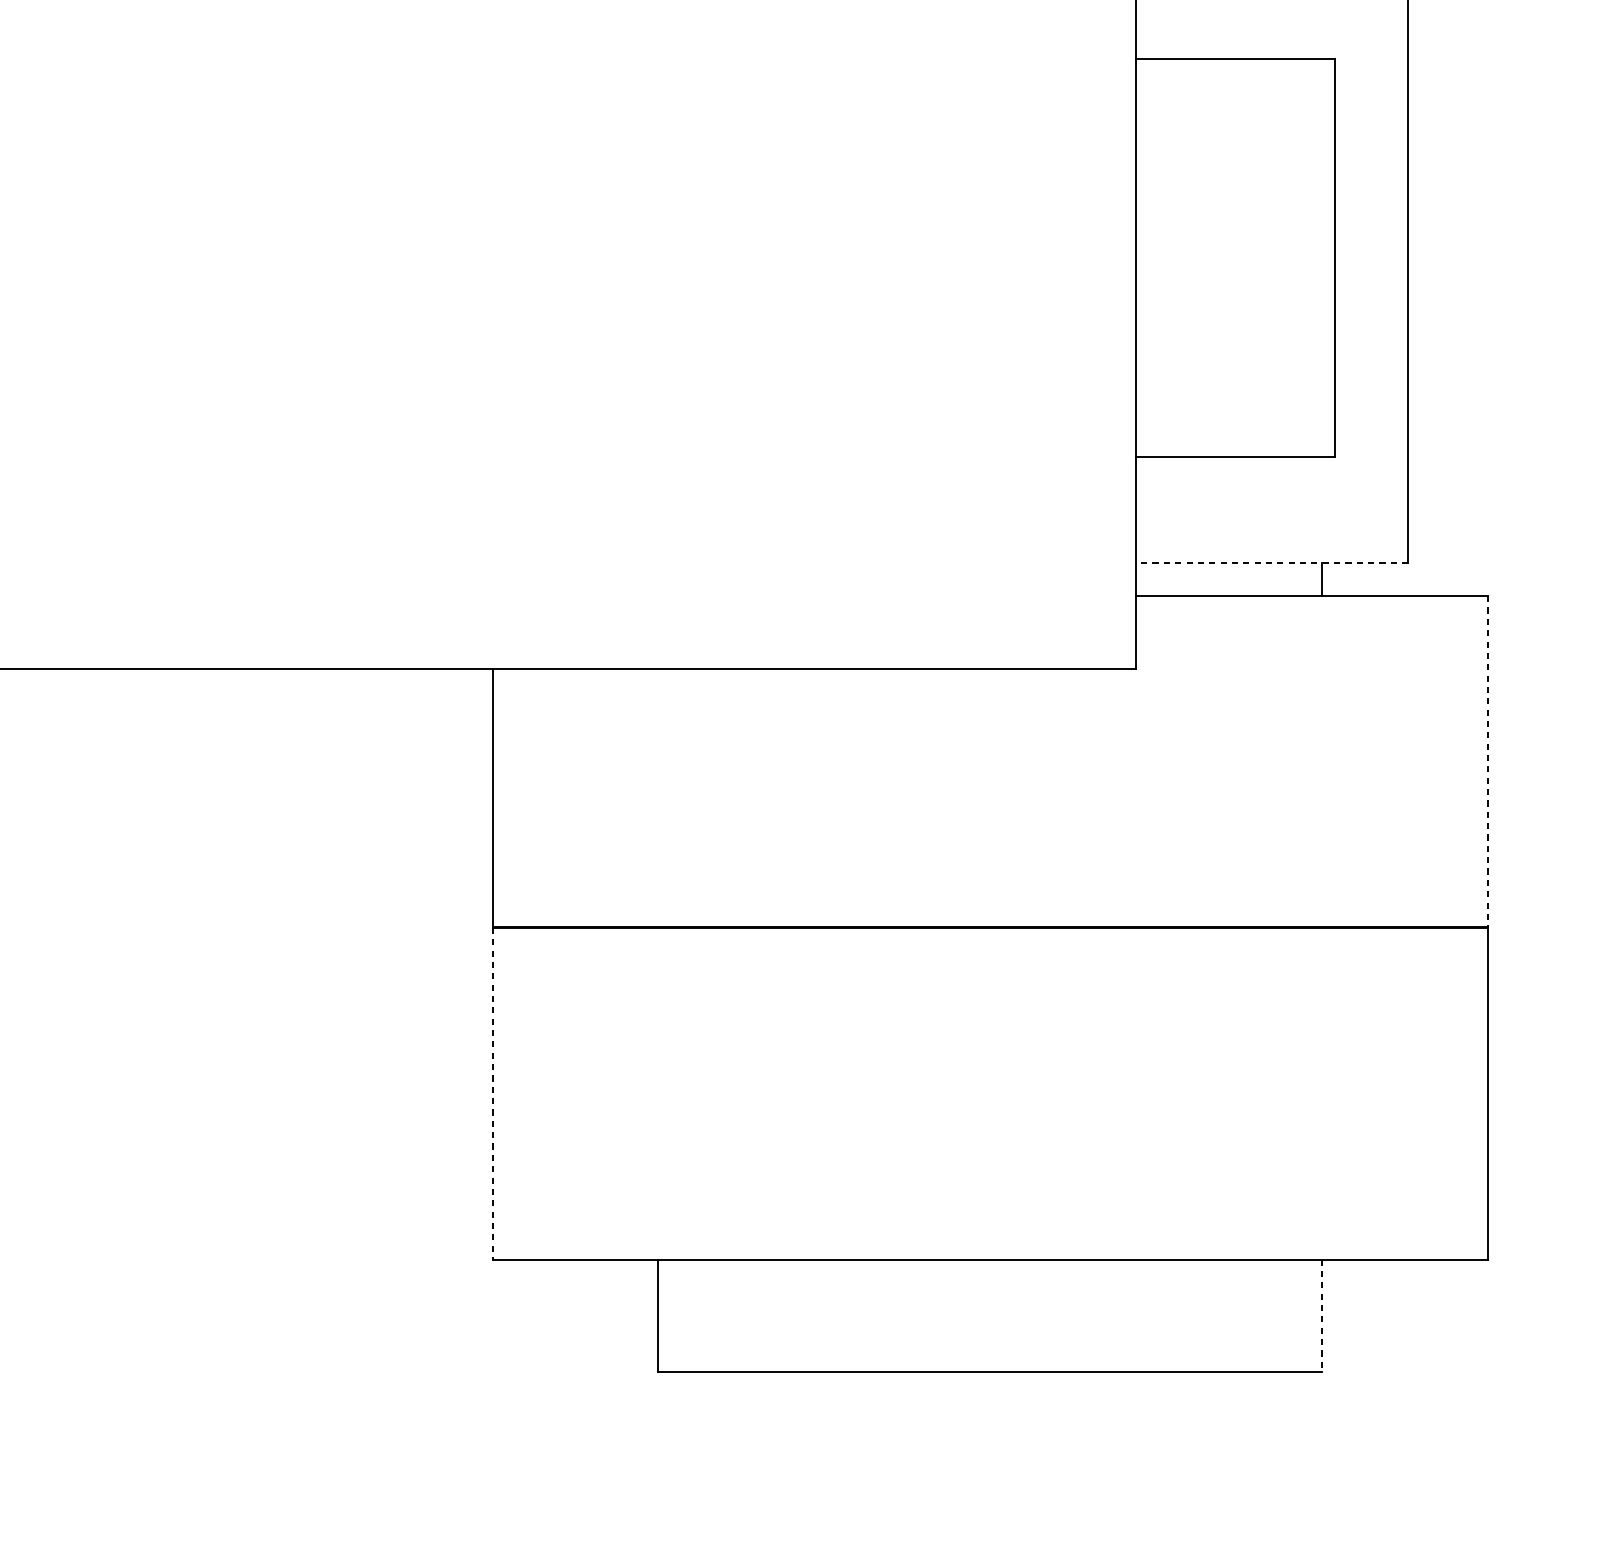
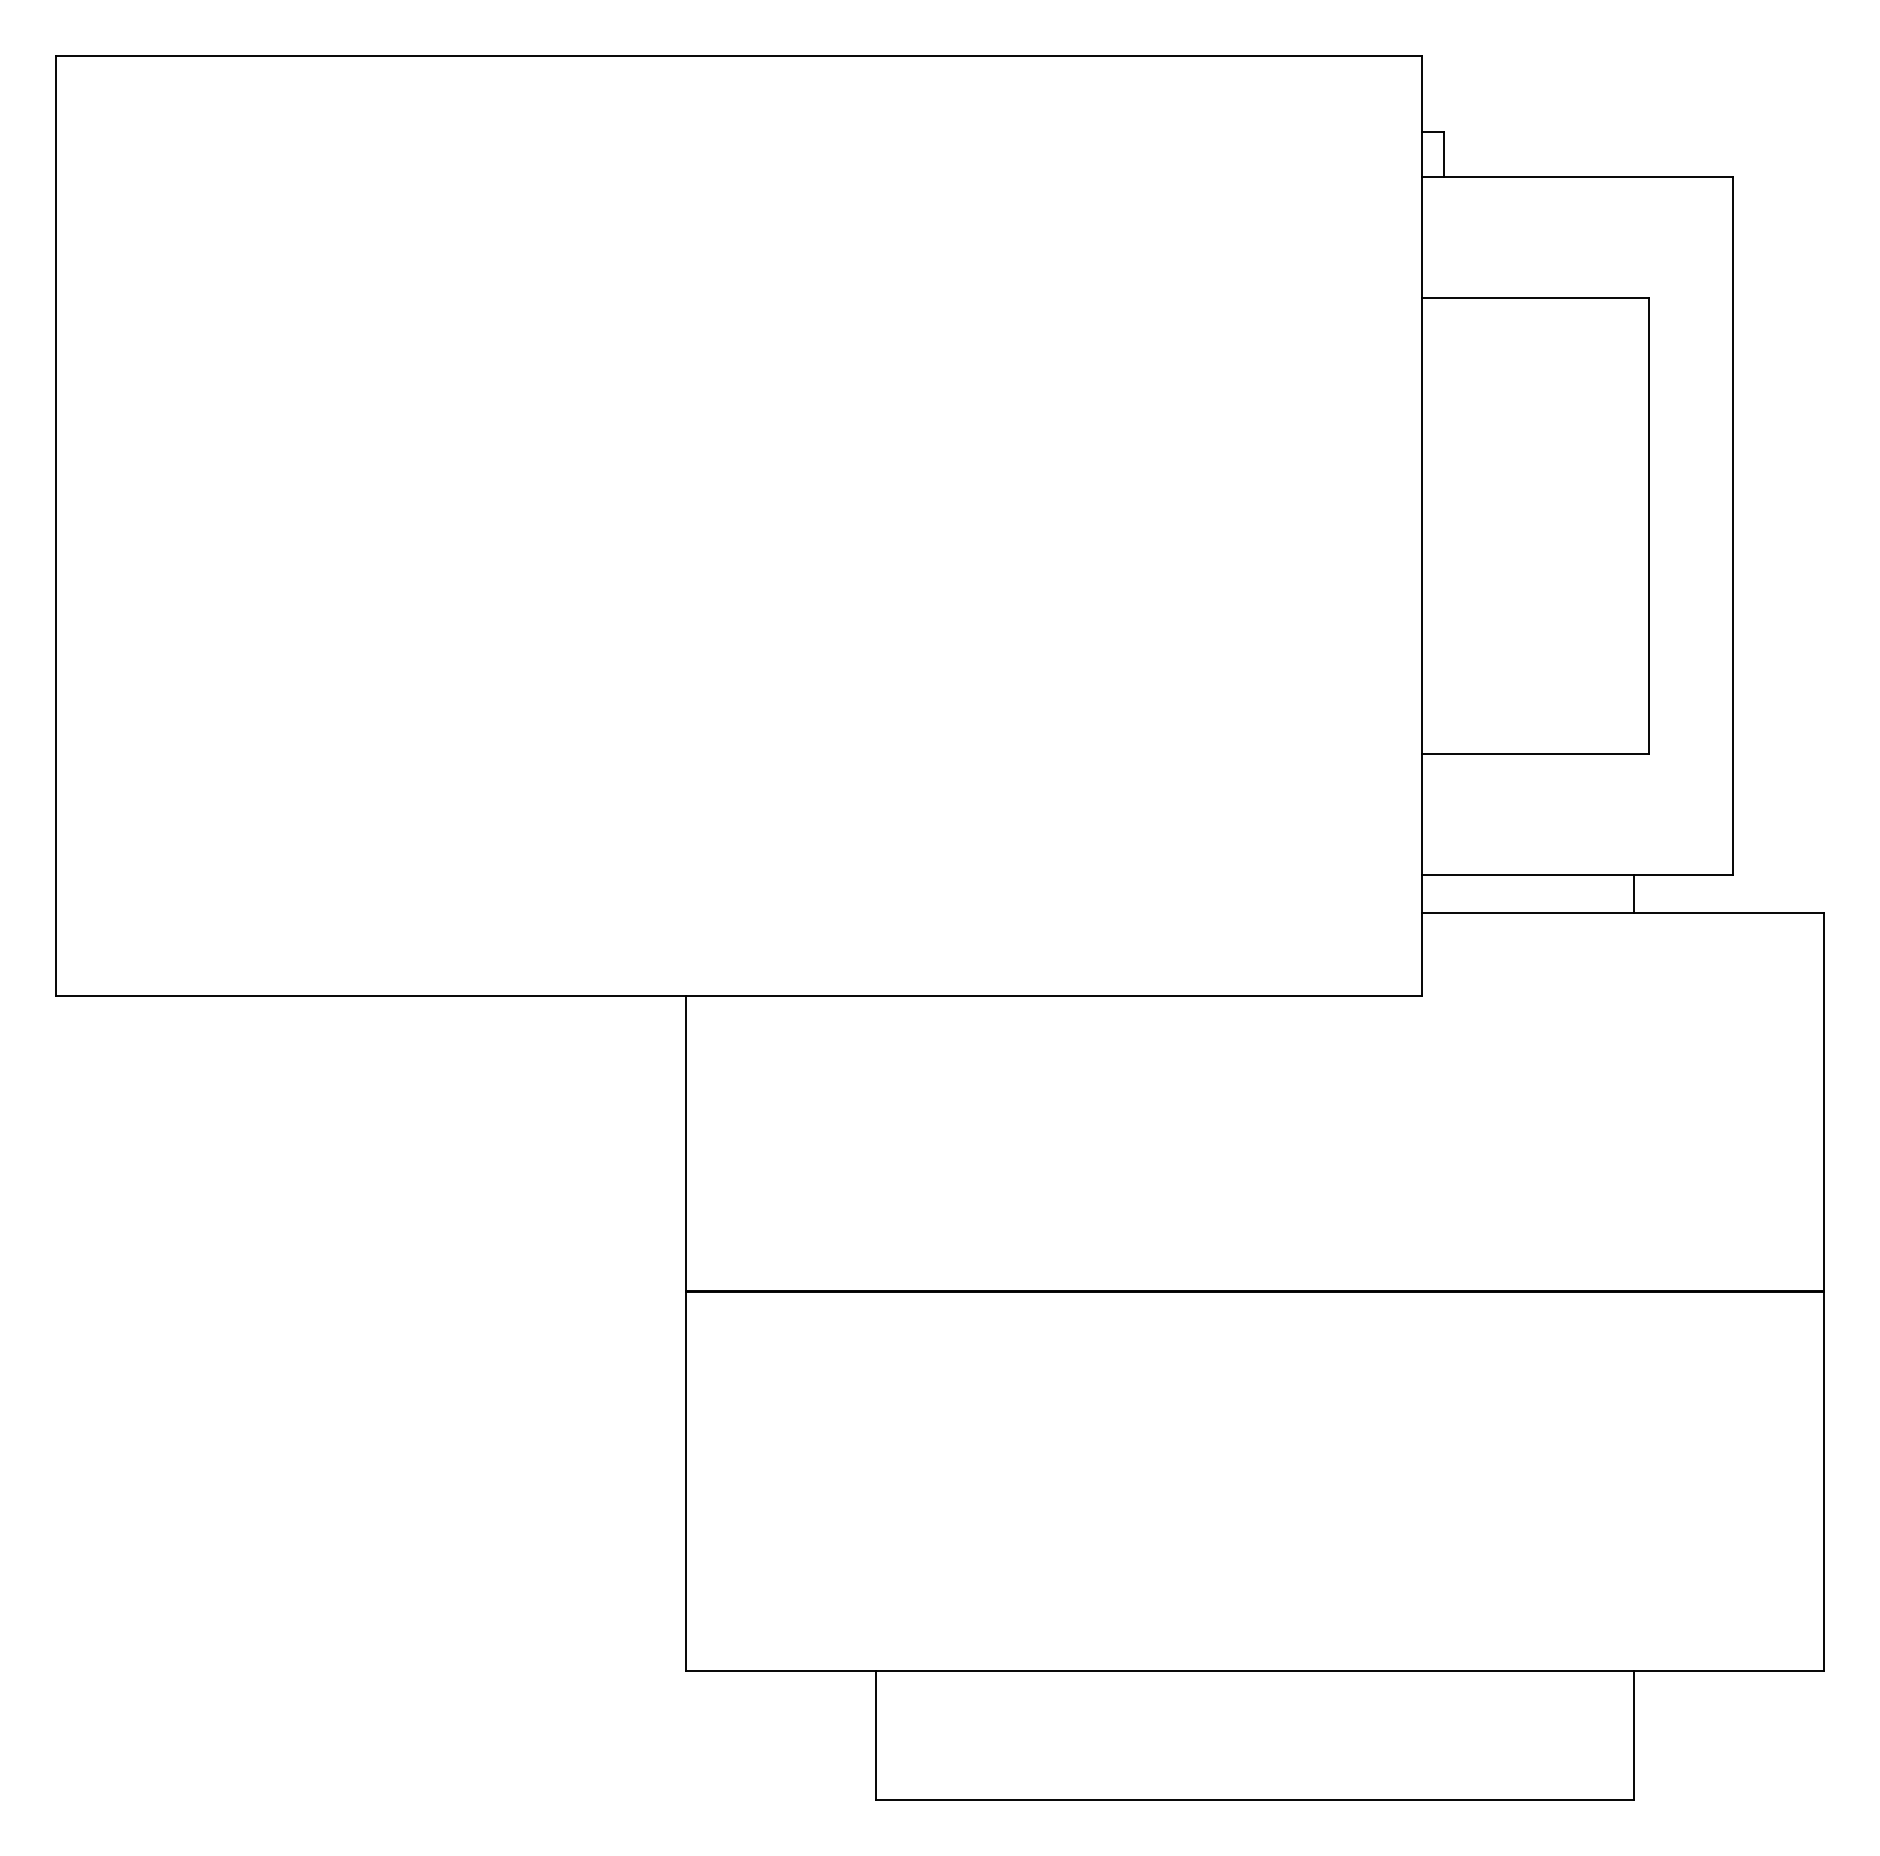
line: (1271, 562) -> (1576, 874), dashed -> solid
line: (1487, 762) -> (1823, 1102), dashed -> solid
line: (492, 1093) -> (685, 1481), dashed -> solid
line: (1321, 1316) -> (1633, 1736), dashed -> solid

